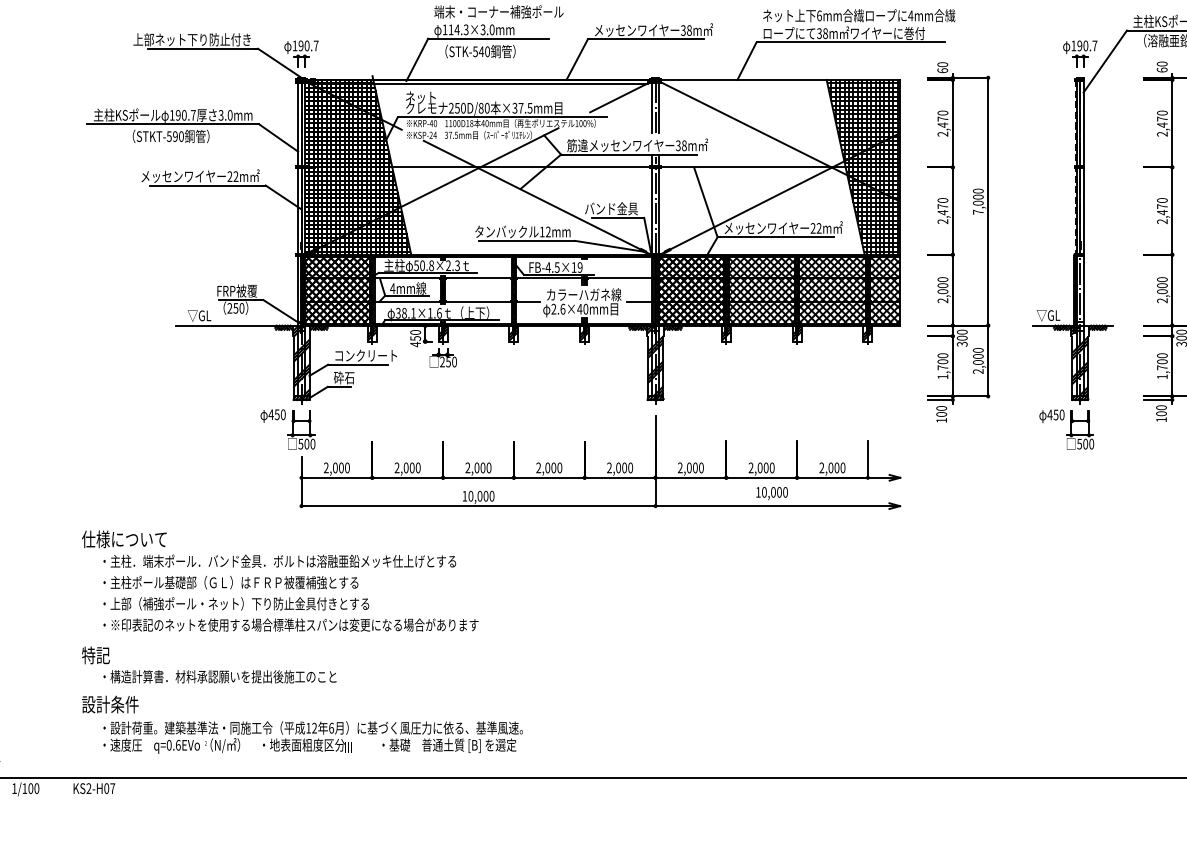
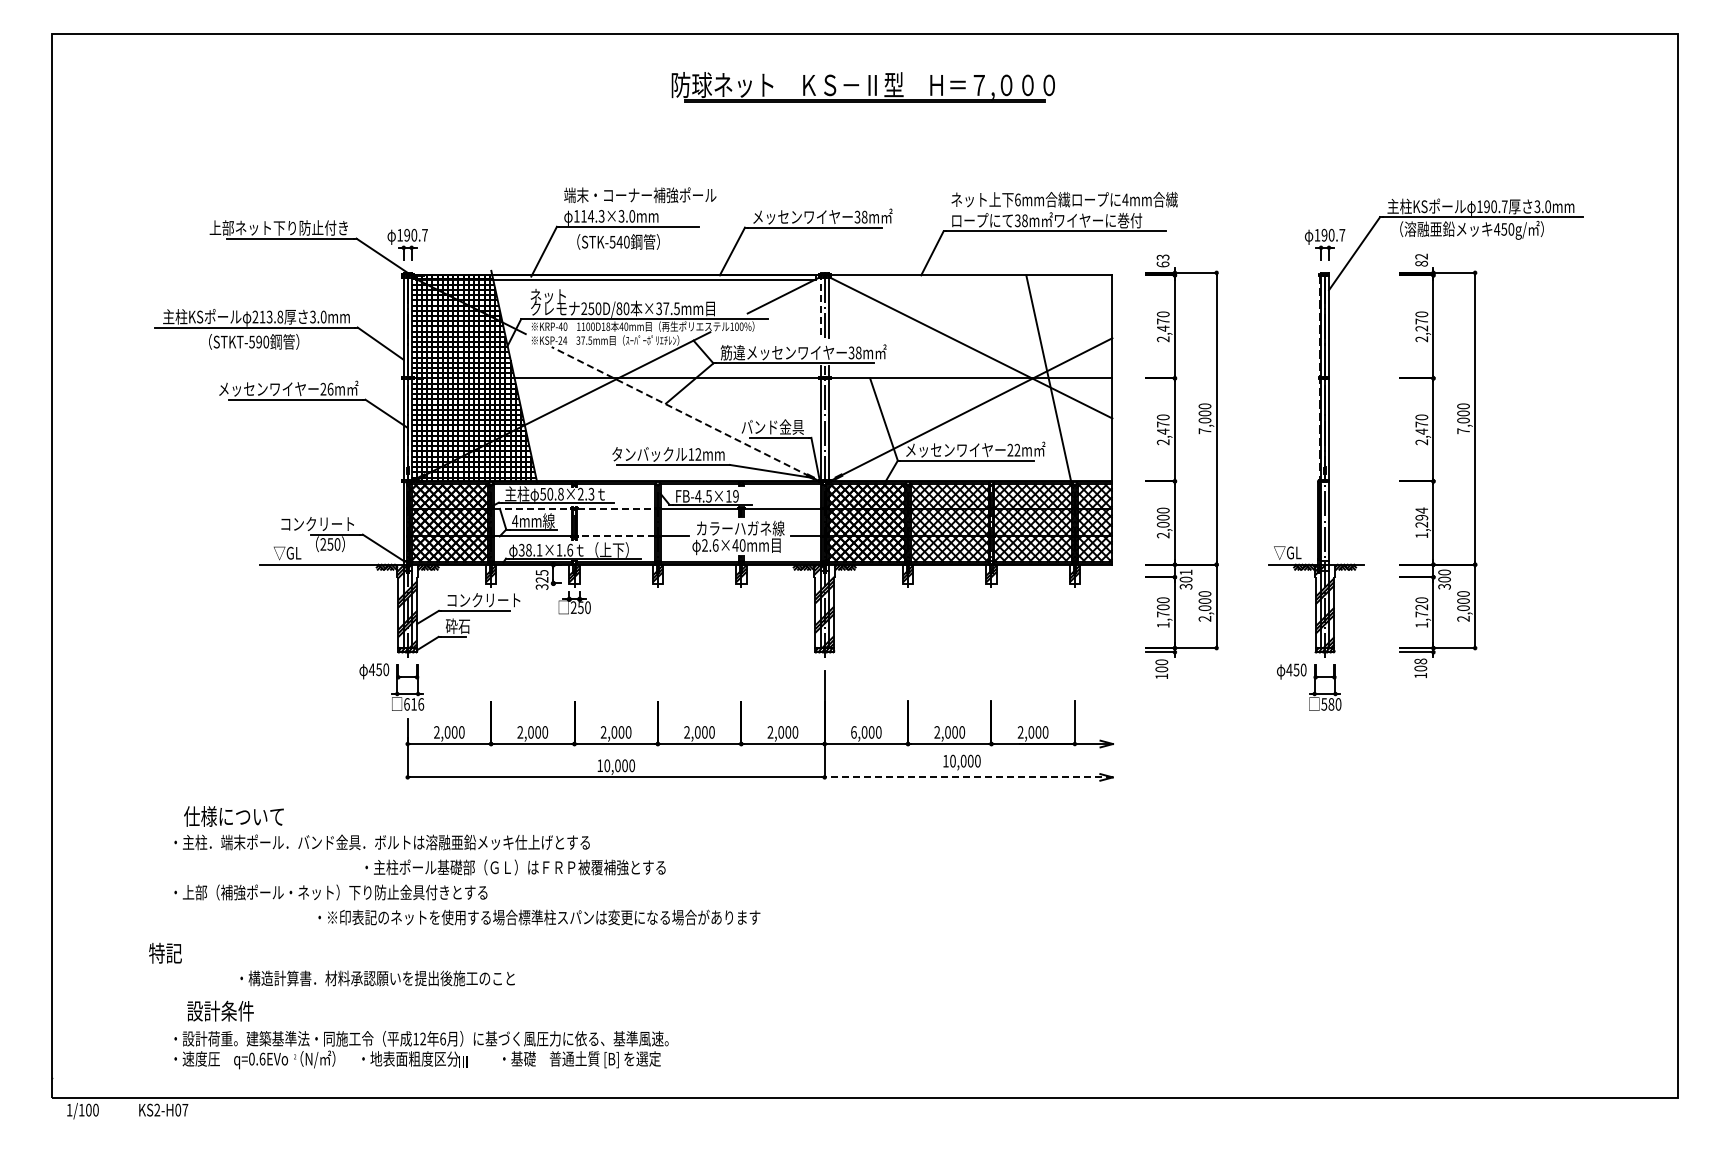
text: (942, 64) -> (1162, 257), 60 -> 63
text: (1162, 66) -> (1421, 259), 60 -> 82
line: (651, 105) -> (820, 305), solid -> dashed
text: (182, 114) -> (267, 316), 190.7 -> 213.8
text: (1162, 125) -> (1421, 328), 2,470 -> 2,270
hatch: (863, 167) -> (1069, 378), removed
text: (235, 175) -> (330, 388), 22m -> 26m
line: (537, 198) -> (685, 414), solid -> dashed
line: (408, 277) -> (533, 508), solid -> dashed
line: (478, 277) -> (616, 508), solid -> dashed
text: (1162, 289) -> (1421, 522), 2,000 -> 1,294
text: (225, 290) -> (318, 523), FRP被覆 -> コンクリート
line: (477, 301) -> (615, 536), solid -> dashed
text: (961, 332) -> (1185, 572), 300 -> 301
text: (415, 338) -> (541, 580), 450 -> 325
text: (1162, 361) -> (1421, 607), 1,700 -> 1,720
text: (1161, 407) -> (1420, 661), 100 -> 108
text: (307, 444) -> (414, 704), 500 -> 616
text: (1085, 444) -> (1331, 704), 500 -> 580
text: (679, 468) -> (853, 732), 2,000 -> 6,000
line: (777, 506) -> (968, 777), solid -> dashed
text: (123, 539) -> (233, 816), moved
text: (230, 582) -> (515, 867), moved
text: (291, 625) -> (539, 917), moved
text: (219, 676) -> (377, 978), moved
text: (110, 704) -> (220, 1010), moved

